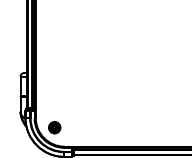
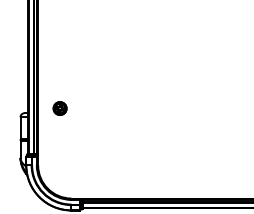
part: (54, 127) -> (59, 108), moved

